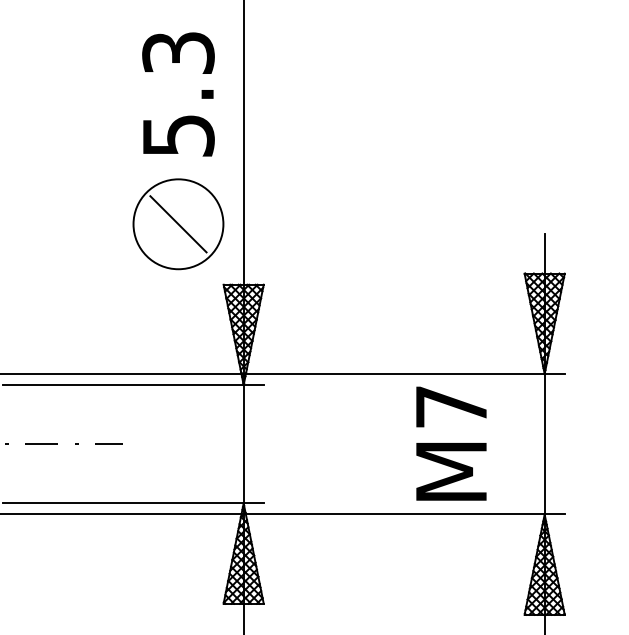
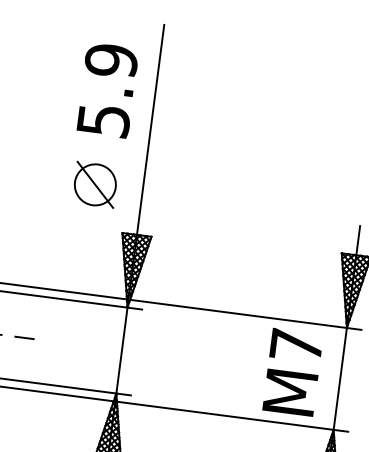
text: (178, 53) -> (111, 61), 5.3 -> 5.9
circle: (178, 224) -> (95, 185), size x0.62
text: (451, 443) -> (293, 372), moved

